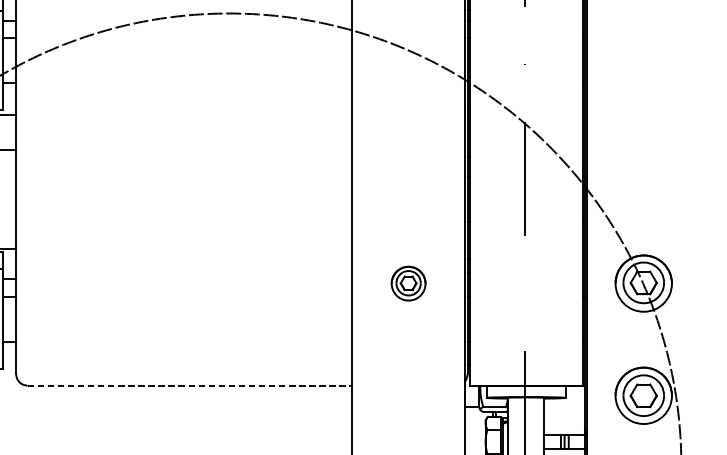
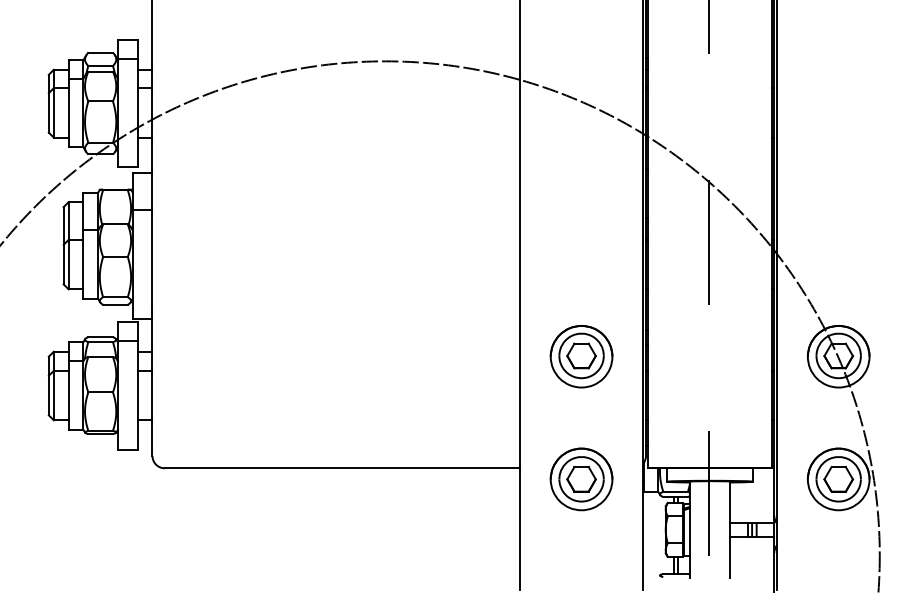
part: (408, 283) -> (581, 356), size x1.67
line: (190, 385) -> (342, 468), dashed -> solid
part: (408, 395) -> (581, 479), added

